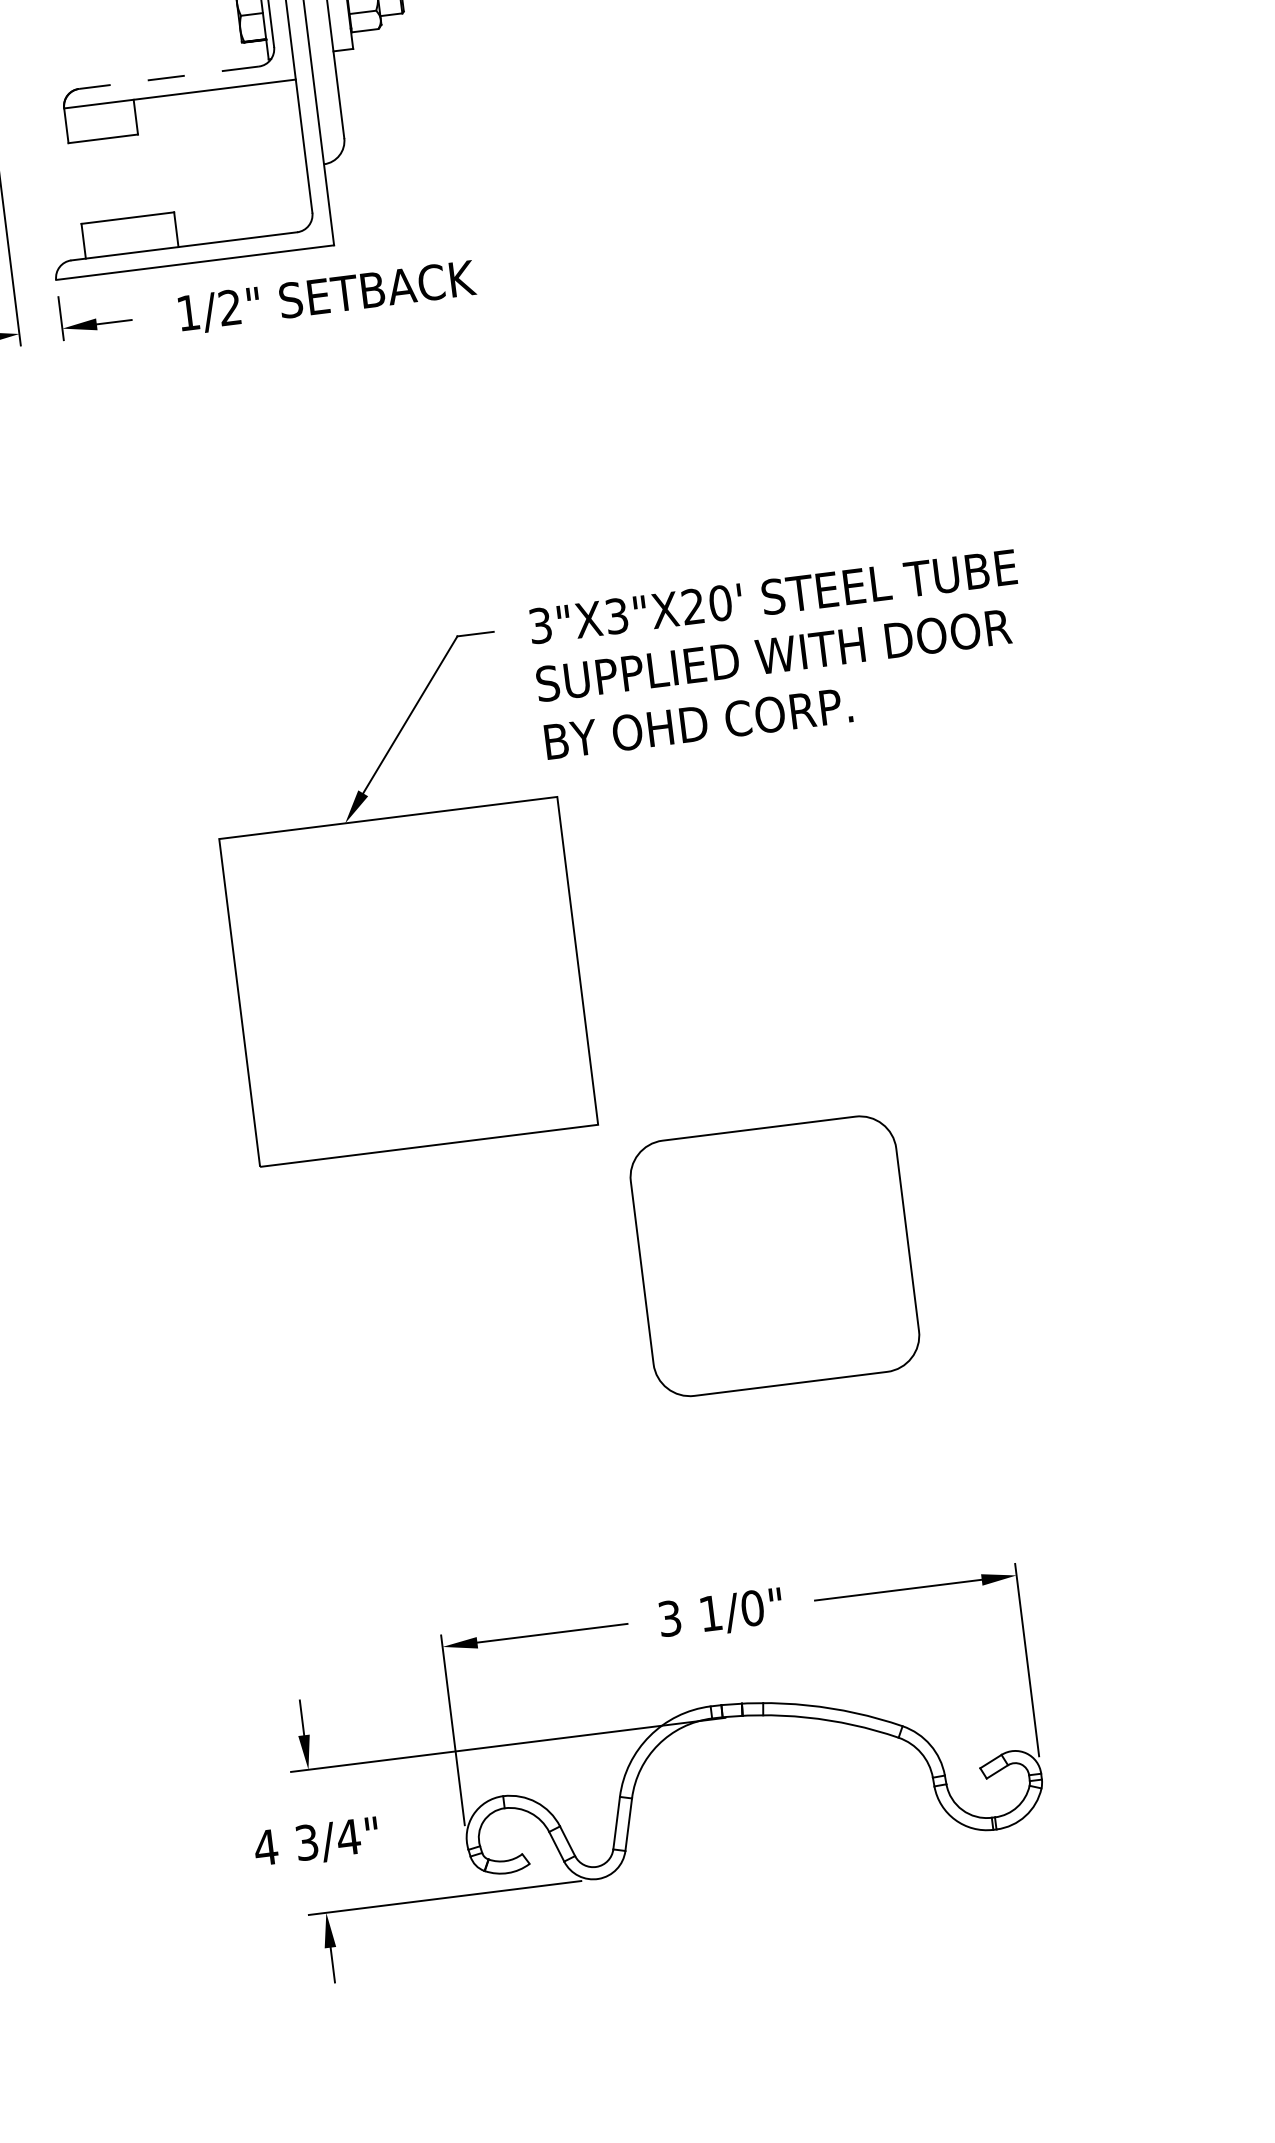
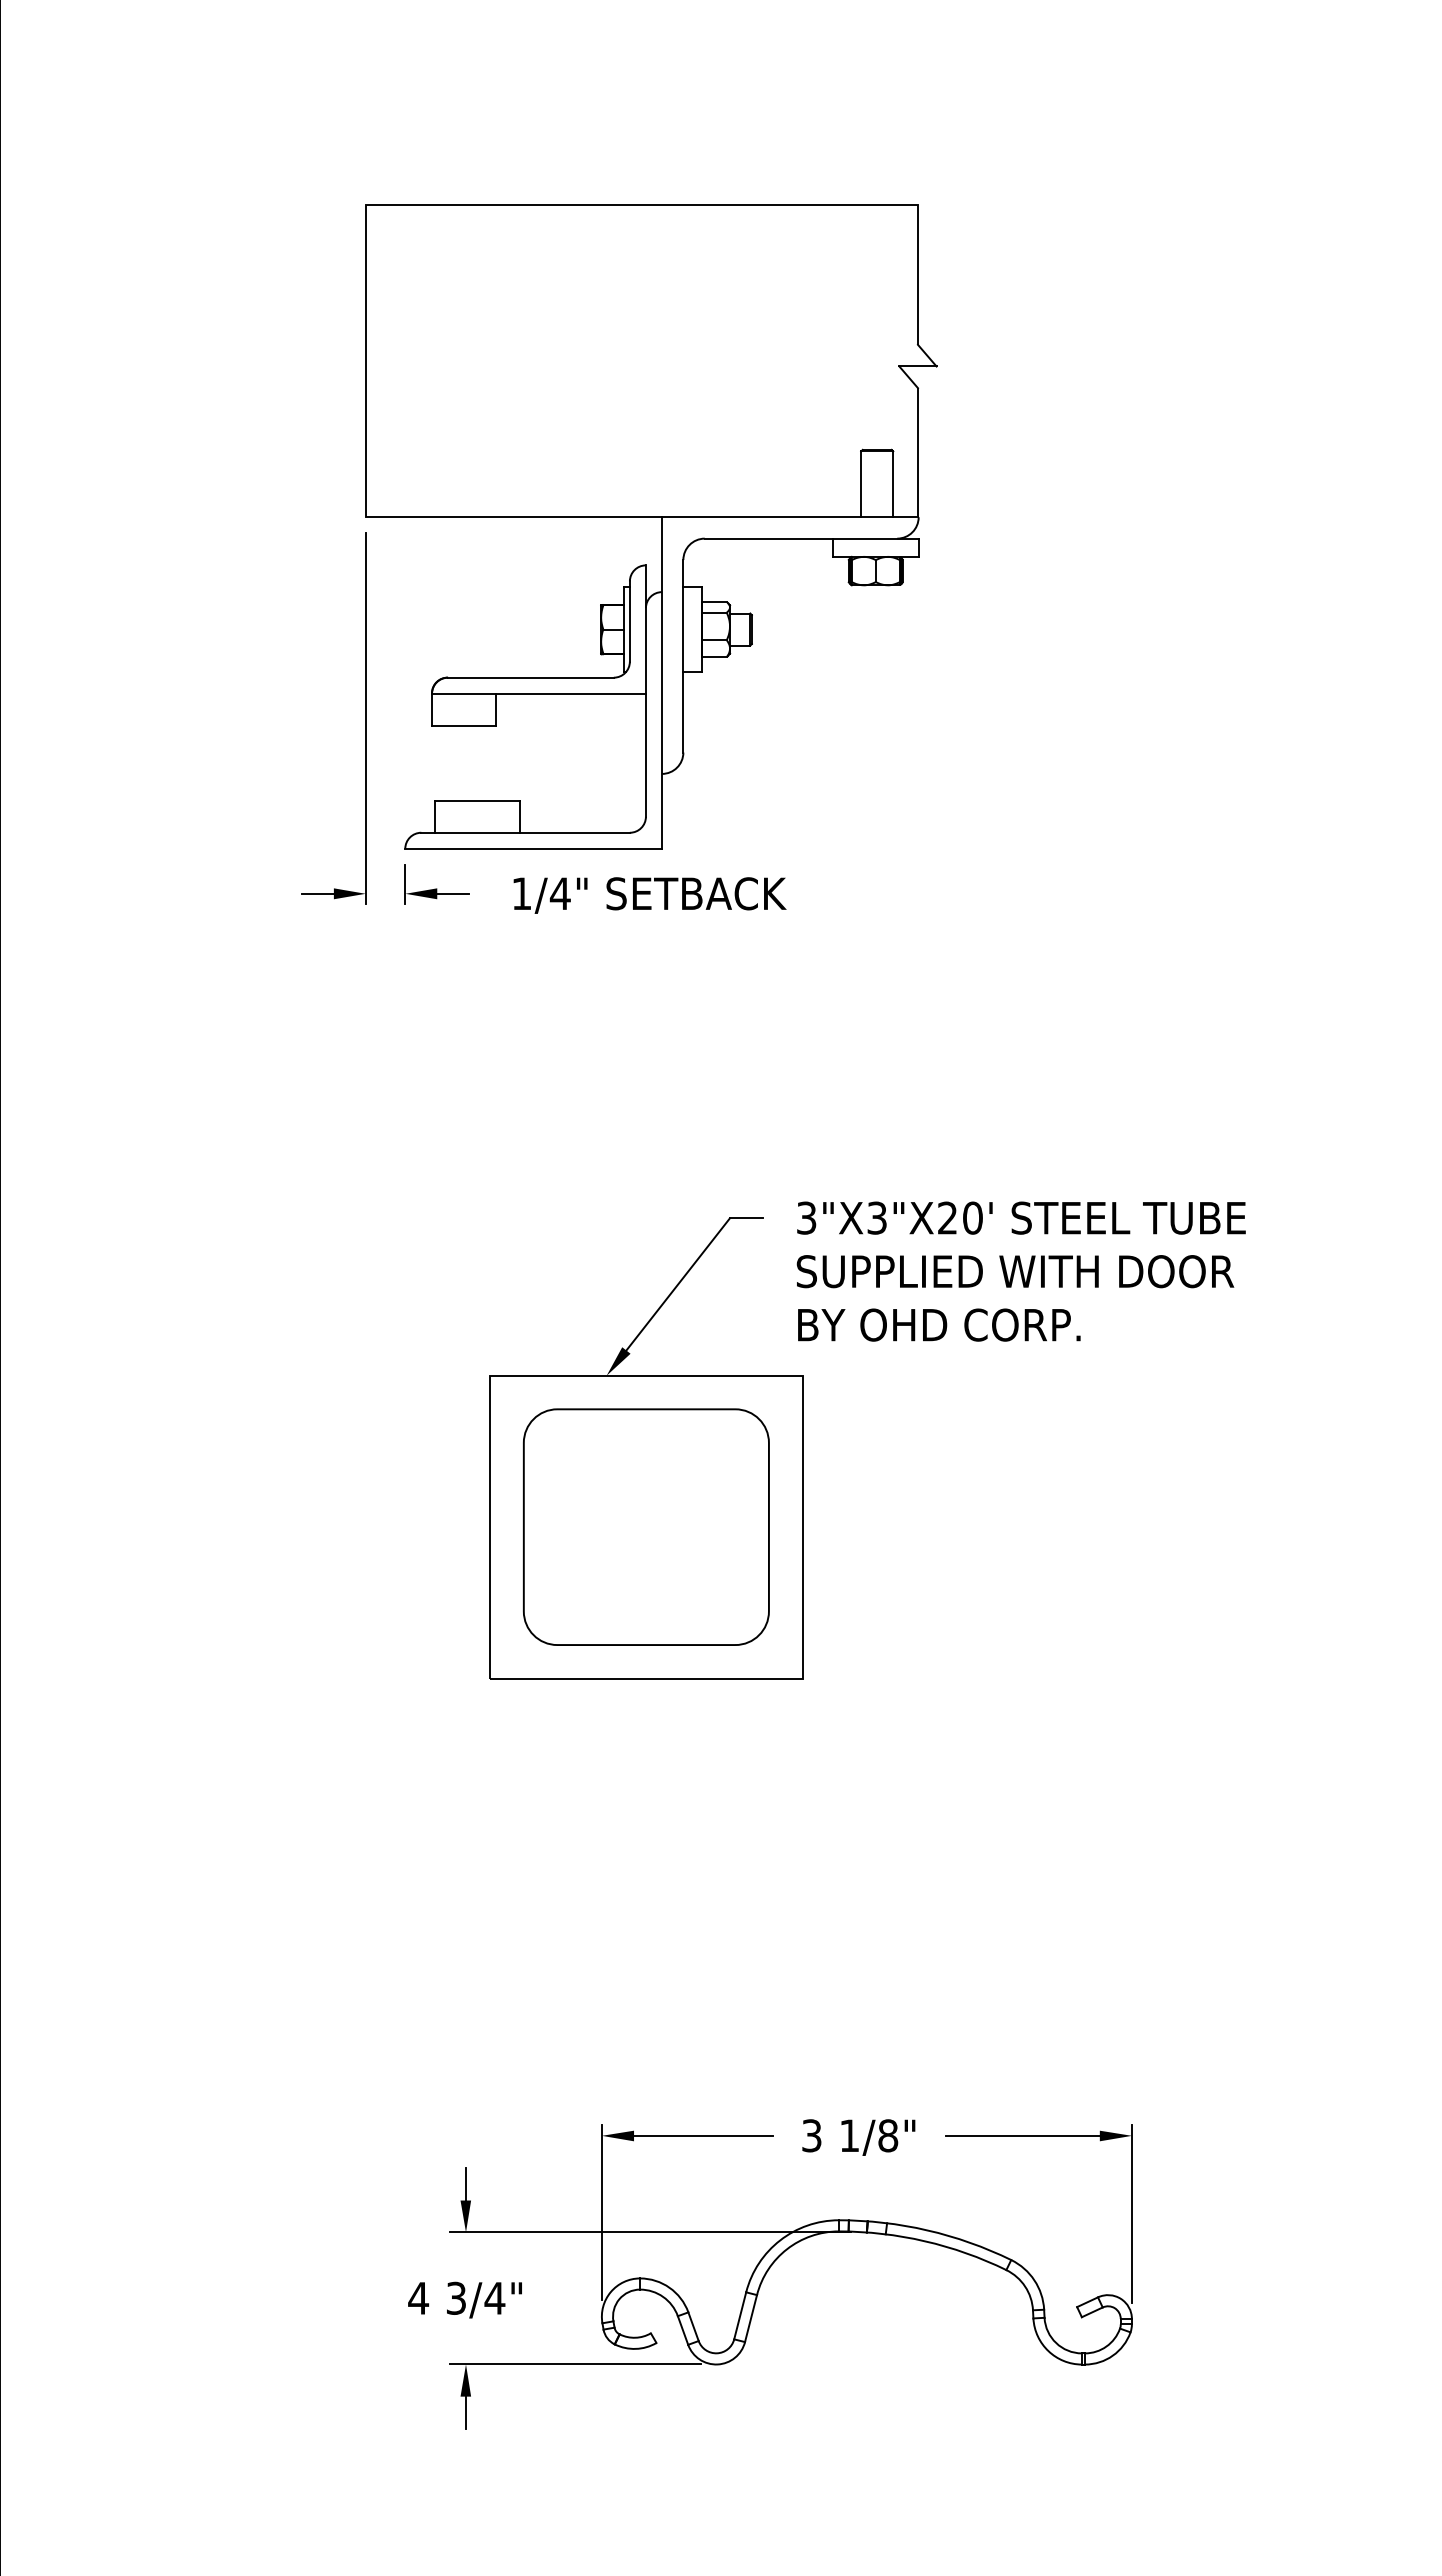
line: (168, 77) -> (530, 677), dashed -> solid
text: (229, 307) -> (559, 893), 1/2" -> 1/4"
part: (774, 1255) -> (646, 1526), moved
text: (752, 1607) -> (888, 2135), 1/0" -> 1/8"

